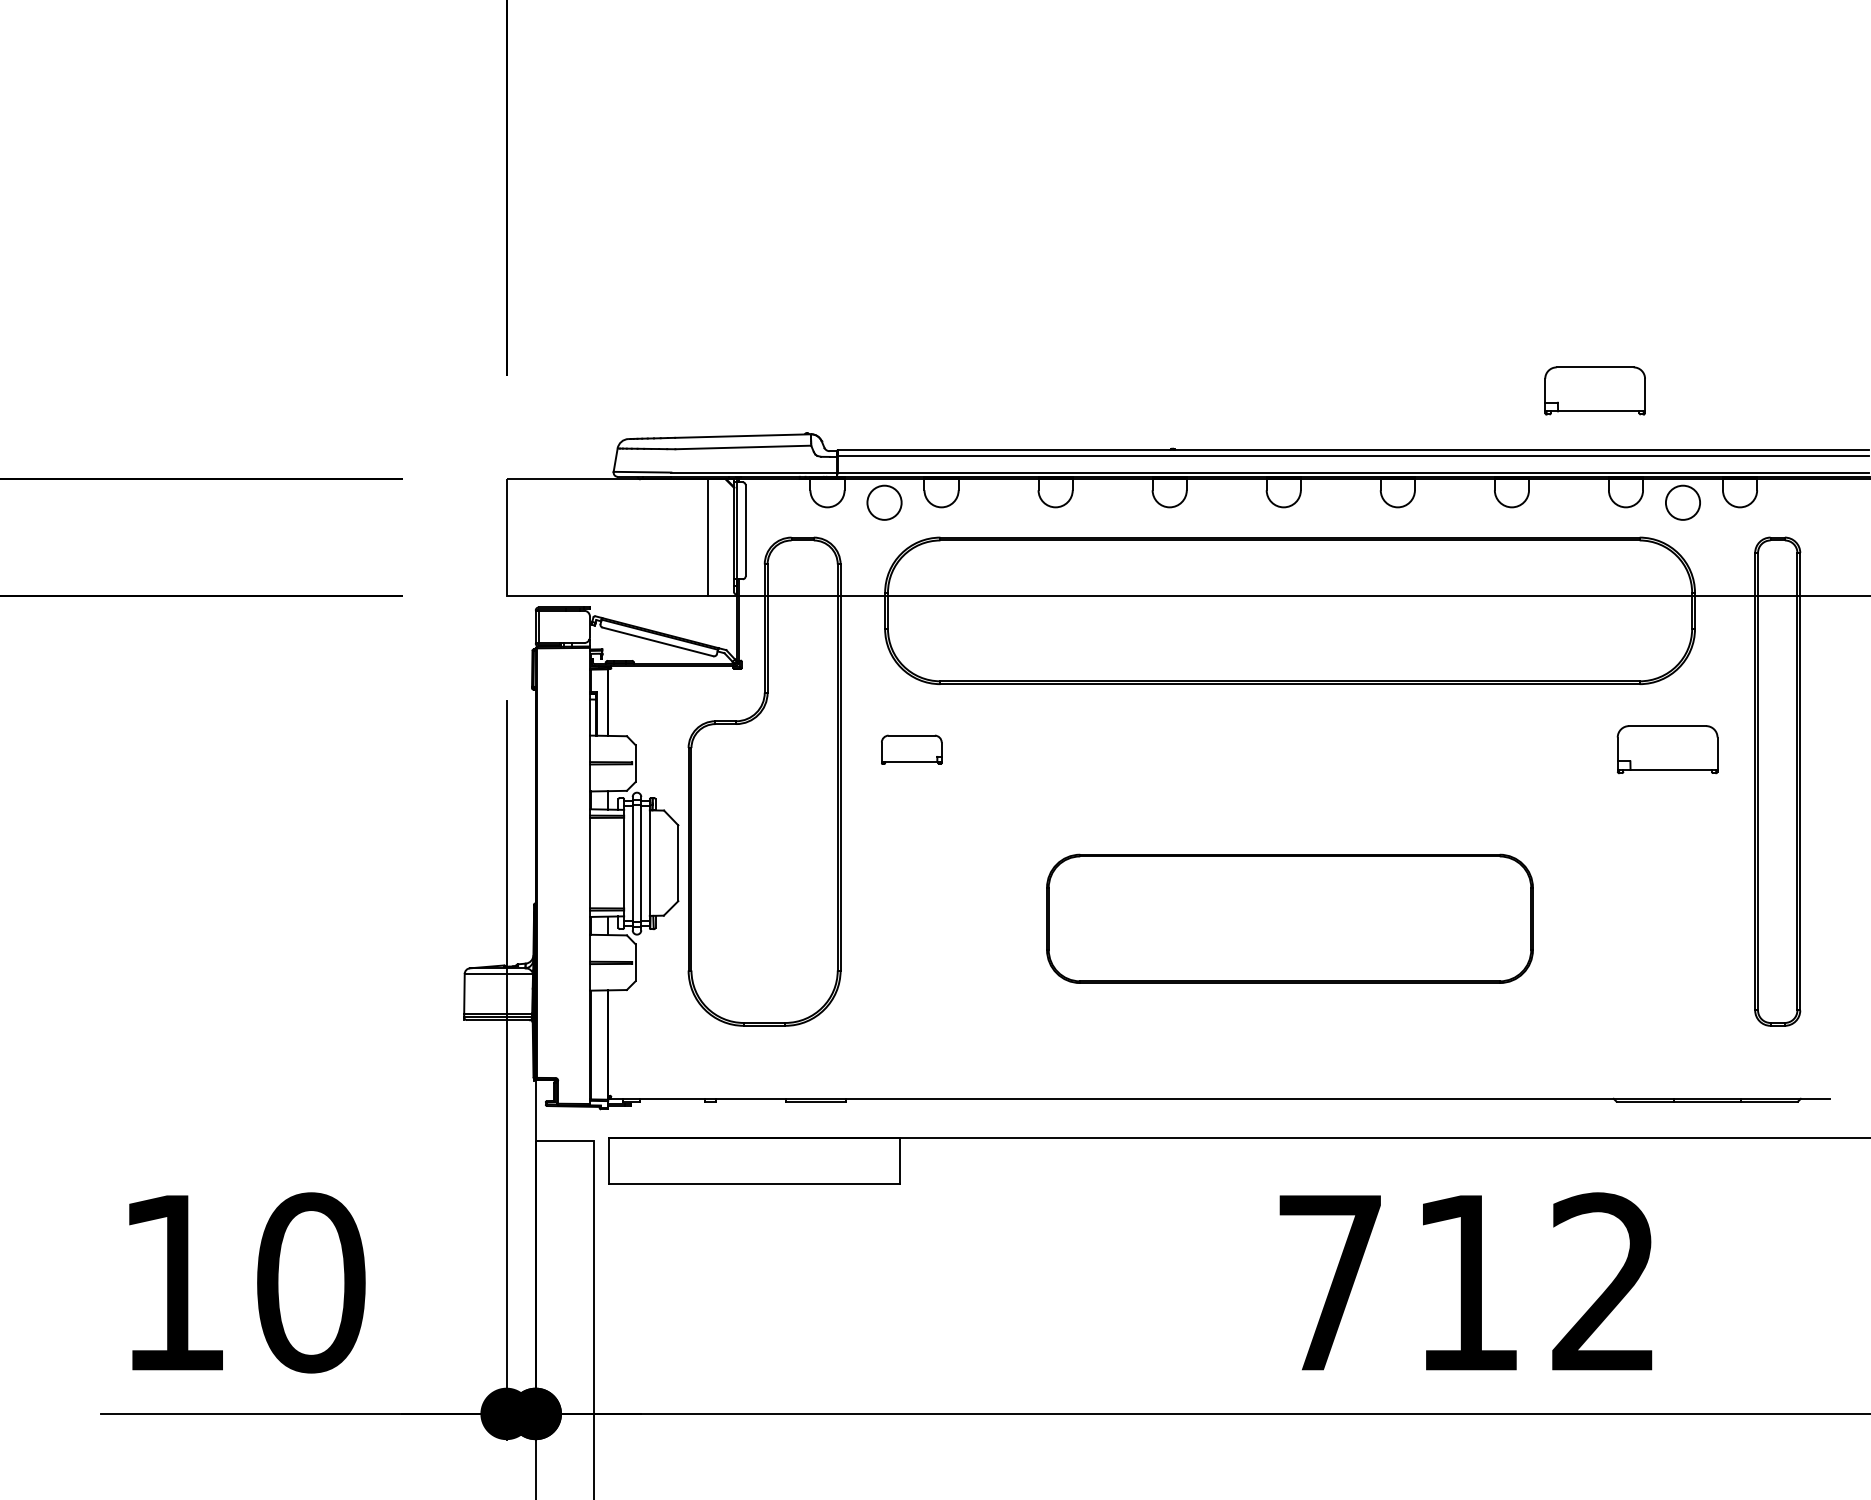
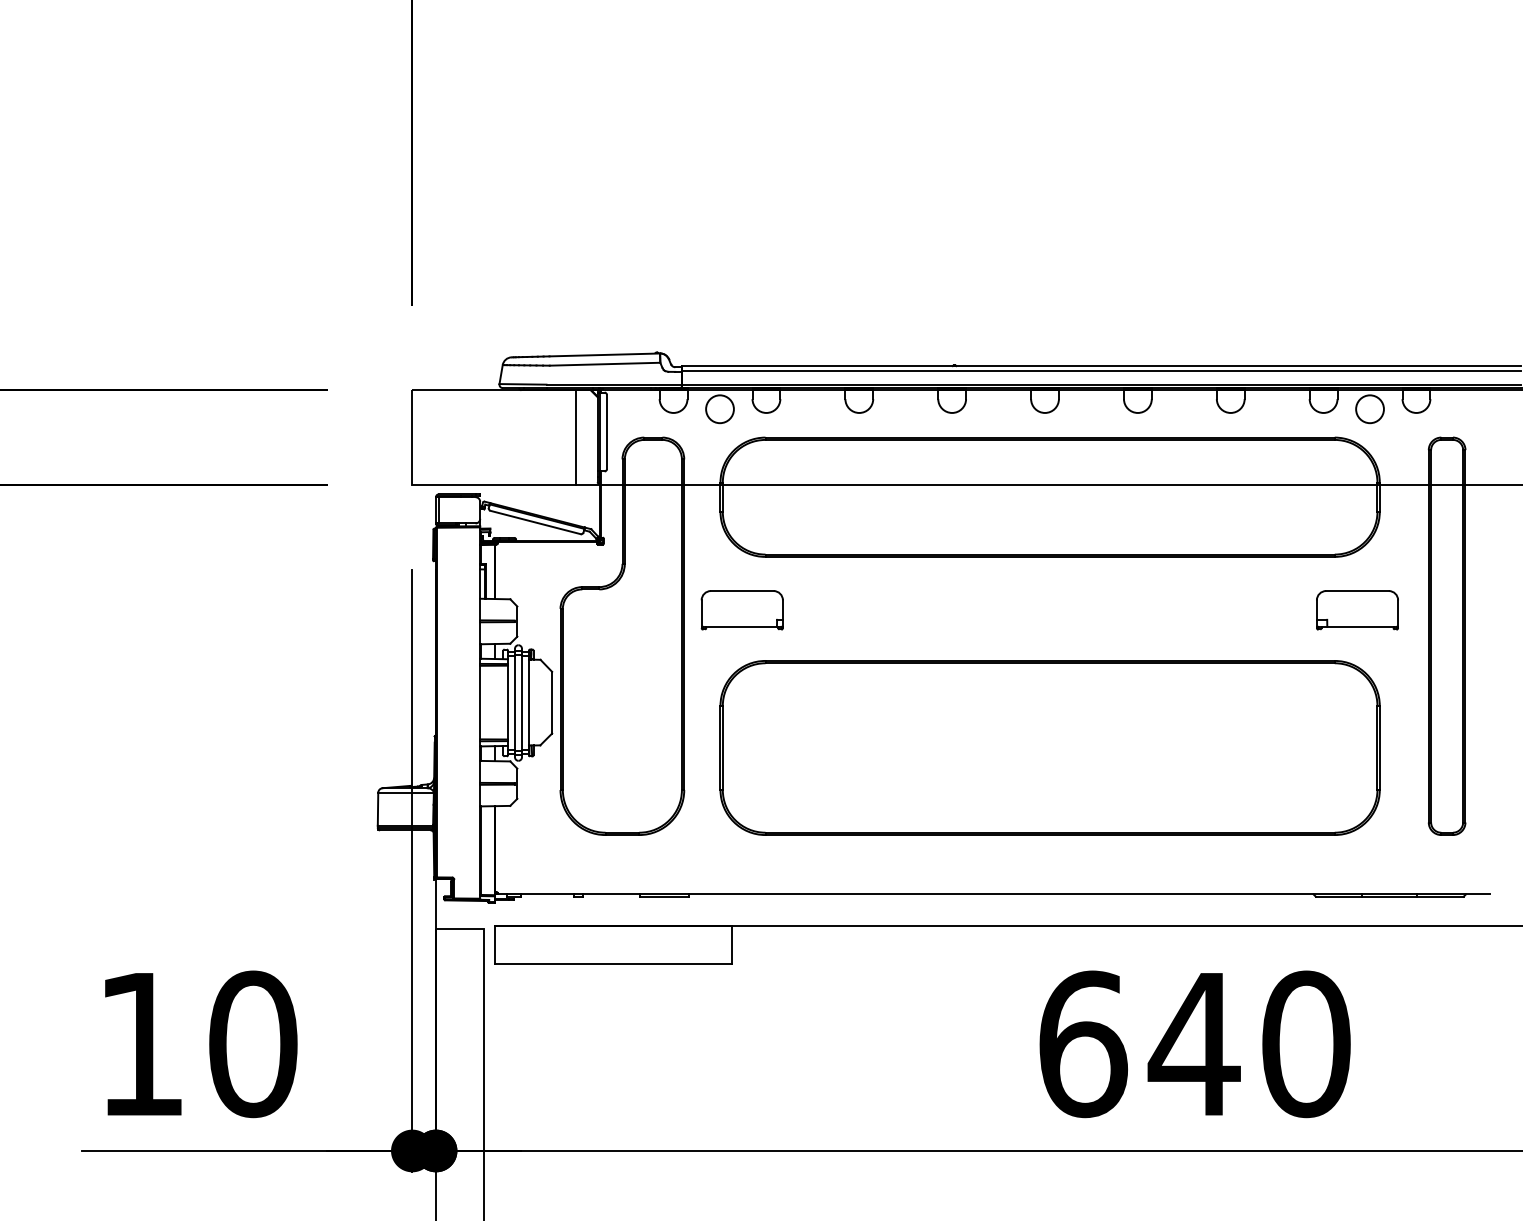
part: (1595, 391) -> (1298, 318), removed
part: (910, 750) -> (741, 610), size x1.67
part: (1289, 918) -> (1049, 747), size x1.67
text: (1467, 1283) -> (1194, 1044), 712 -> 640

